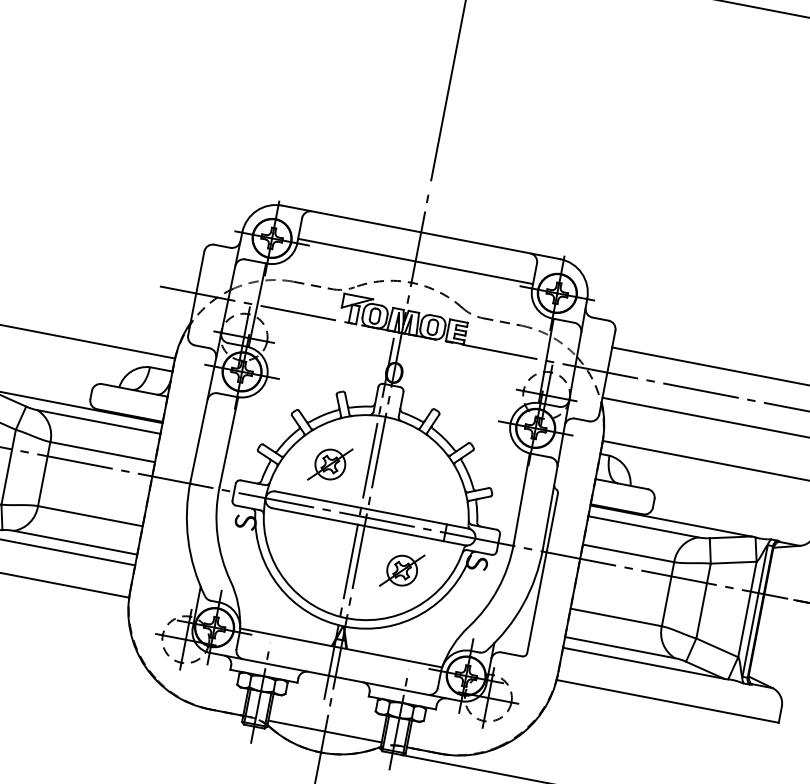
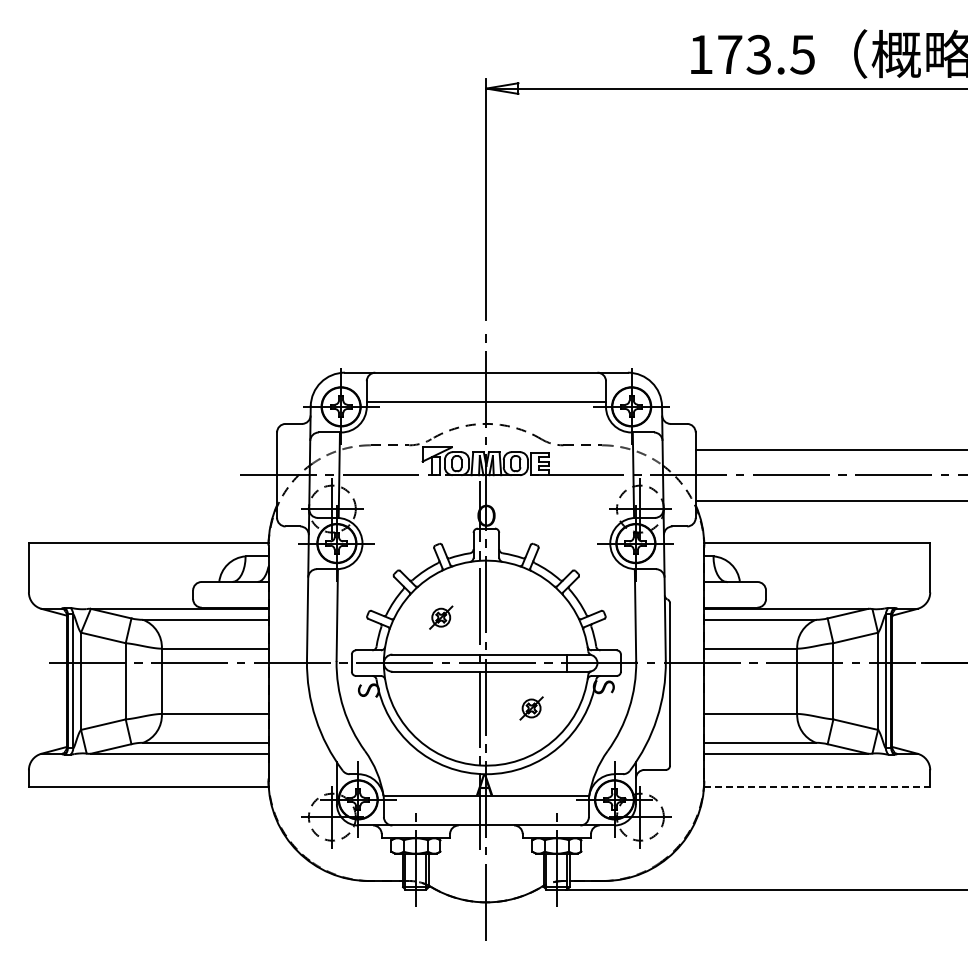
part: (330, 464) -> (441, 617), size x0.6
part: (401, 570) -> (531, 708), size x0.6
line: (668, 701) -> (817, 786), solid -> dashed
line: (325, 732) -> (486, 881), removed

